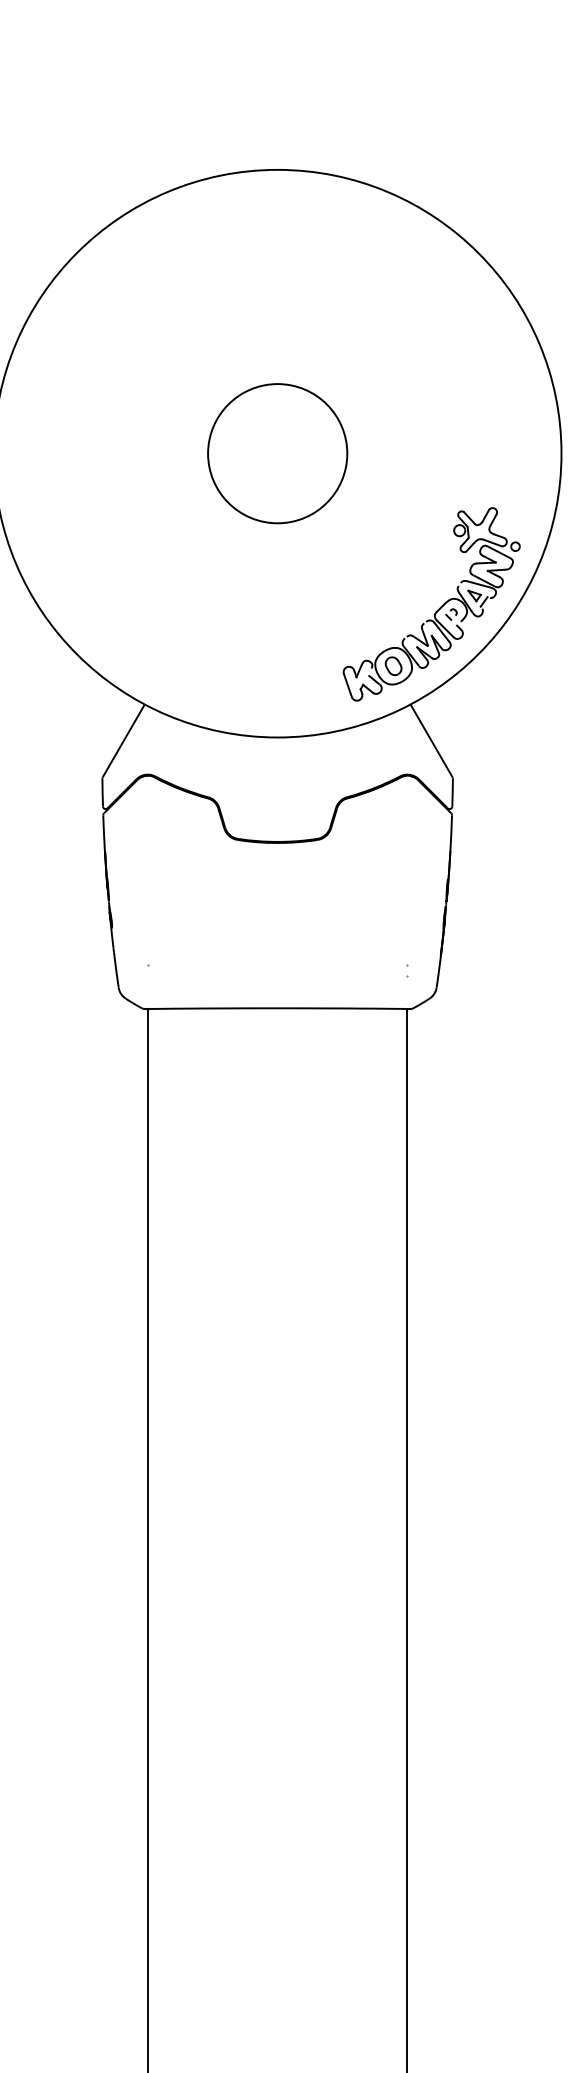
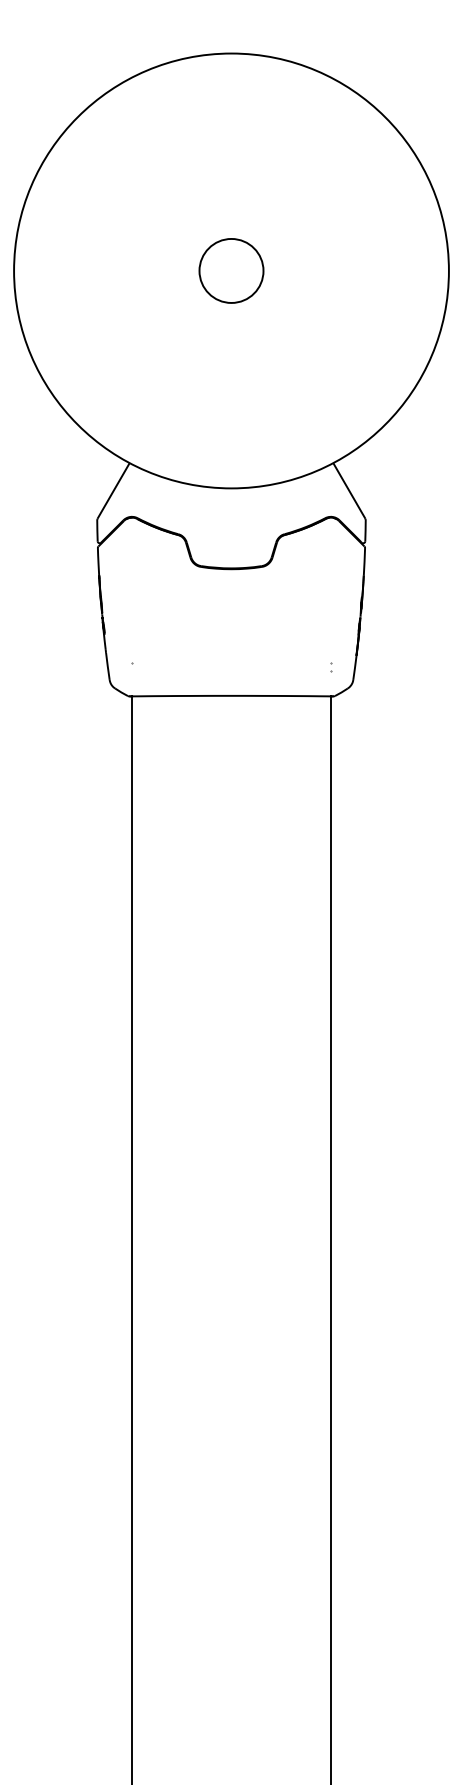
circle: (277, 453) -> (231, 270), size x0.6
part: (431, 604) -> (349, 386), removed

